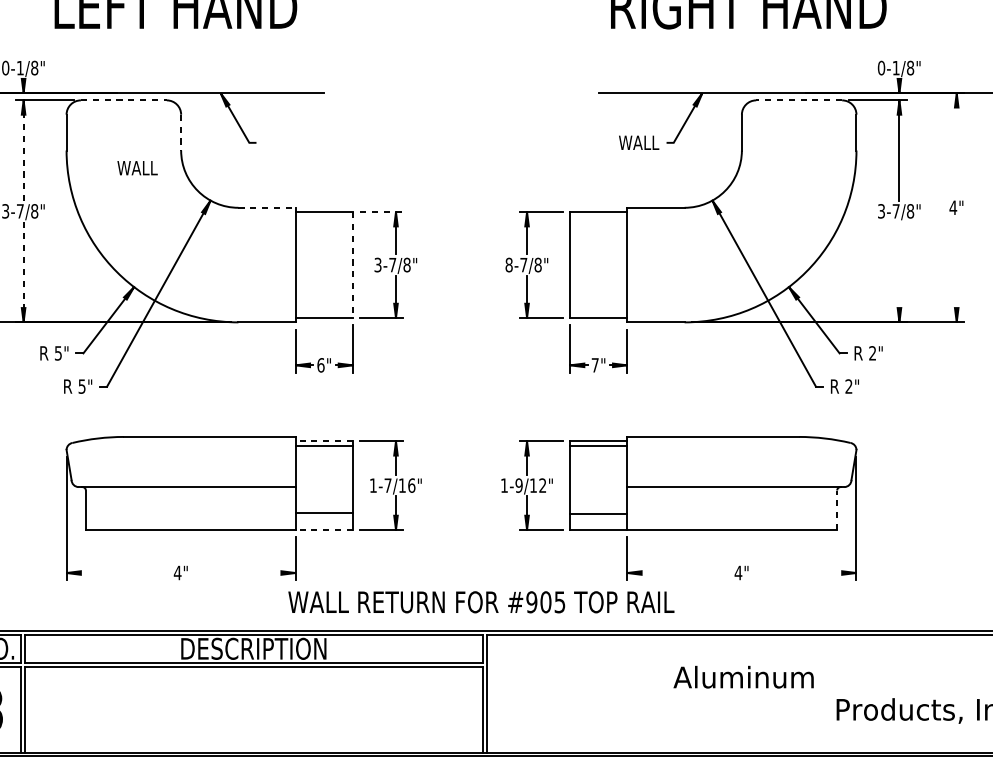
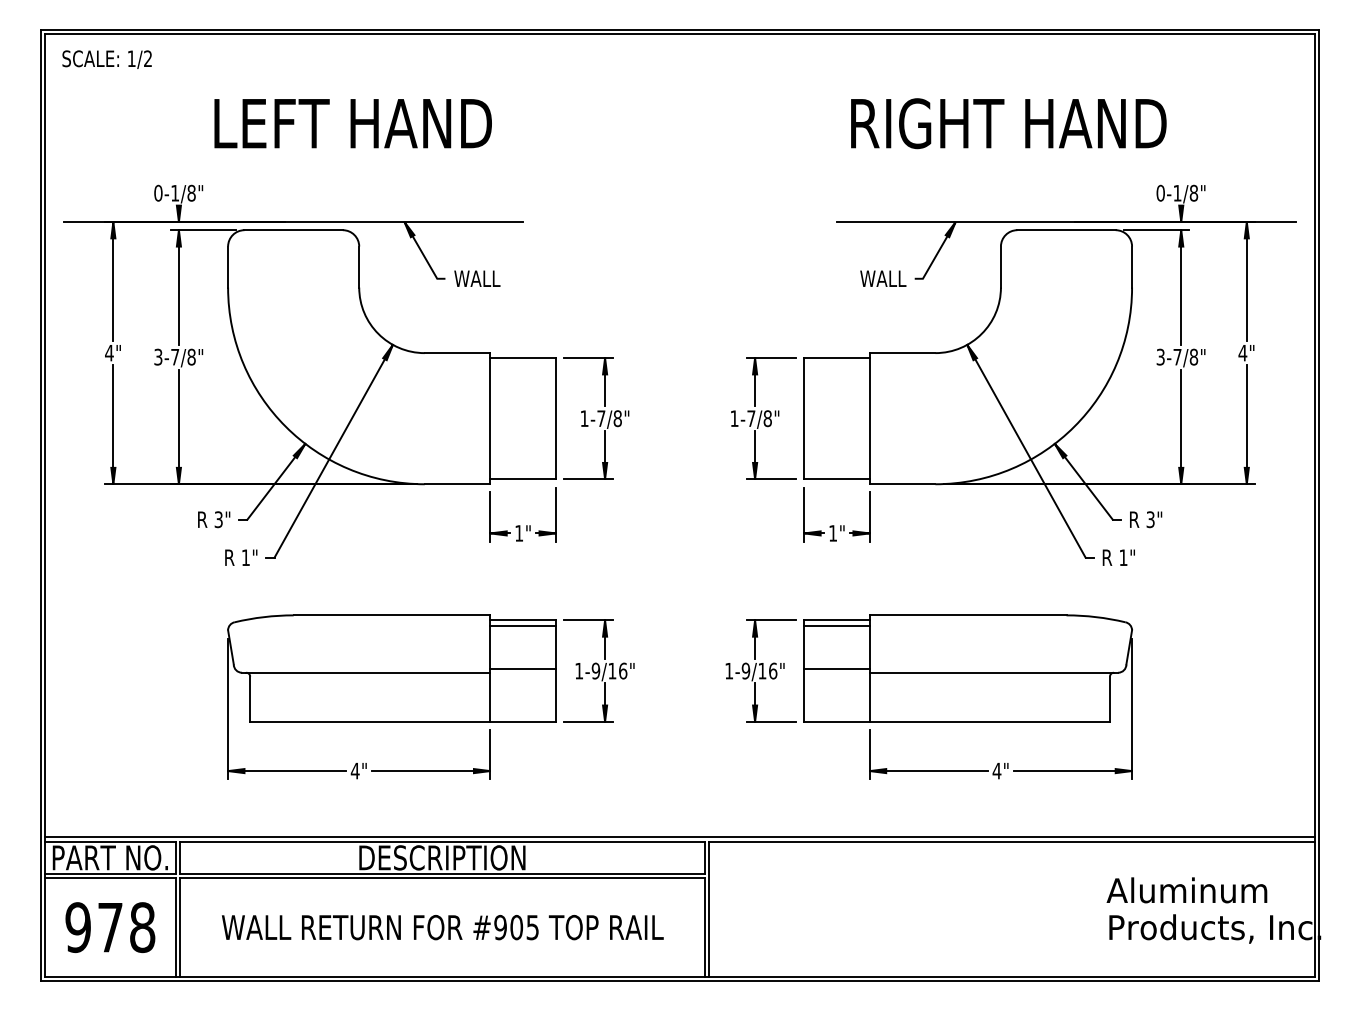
line: (124, 100) -> (294, 230), dashed -> solid
line: (799, 100) -> (1066, 230), dashed -> solid
line: (181, 132) -> (359, 267), dashed -> solid
line: (956, 145) -> (1246, 281), added
line: (23, 151) -> (178, 288), dashed -> solid
text: (137, 167) -> (477, 278), moved
line: (267, 208) -> (457, 353), dashed -> solid
line: (381, 212) -> (588, 358), dashed -> solid
line: (352, 264) -> (555, 418), dashed -> solid
text: (378, 264) -> (584, 418), 3-7/8" -> 1-7/8"
text: (509, 264) -> (734, 418), 8-7/8" -> 1-7/8"
line: (956, 270) -> (1246, 424), added
line: (23, 271) -> (178, 426), dashed -> solid
line: (899, 271) -> (1181, 426), added
text: (58, 353) -> (218, 519), 5" -> 3"
text: (872, 353) -> (1150, 519), 2" -> 3"
text: (321, 365) -> (519, 533), 6" -> 1"
text: (594, 365) -> (832, 533), 7" -> 1"
text: (81, 386) -> (245, 557), 5" -> 1"
text: (848, 386) -> (1123, 557), 2" -> 1"
line: (324, 441) -> (523, 620), dashed -> solid
text: (387, 485) -> (595, 670), 1-7/16" -> 1-9/16"
text: (543, 485) -> (773, 670), 1-9/12" -> 1-9/16"
line: (836, 510) -> (1109, 699), dashed -> solid
line: (323, 513) -> (522, 668), moved
line: (598, 513) -> (836, 668), moved
line: (324, 529) -> (523, 721), dashed -> solid
line: (118, 573) -> (287, 771), added
line: (244, 573) -> (431, 771), added
line: (678, 573) -> (928, 771), added
line: (804, 573) -> (1072, 771), added
text: (481, 602) -> (442, 927), moved
text: (743, 677) -> (1186, 890), moved

